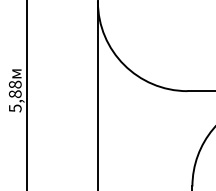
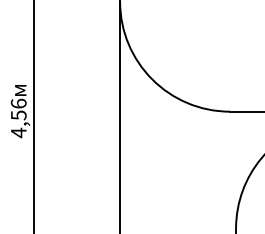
text: (14, 96) -> (17, 118), 5,88 -> 4,56

